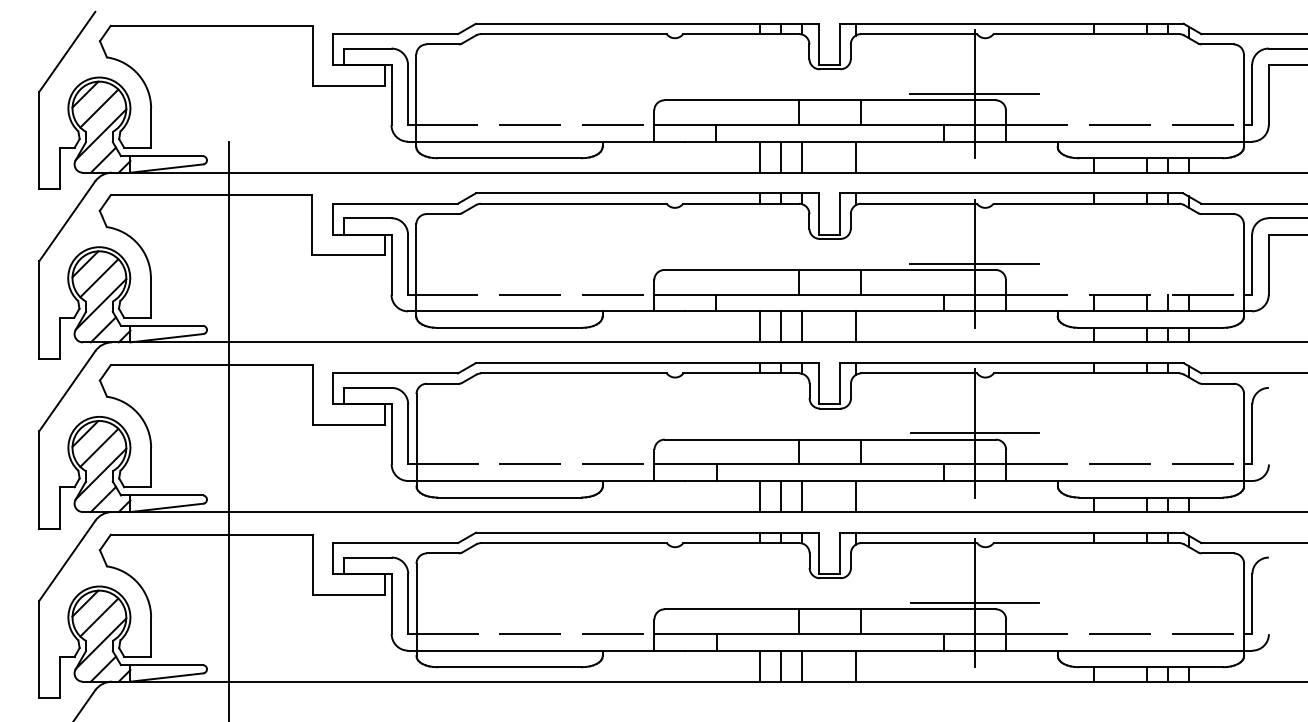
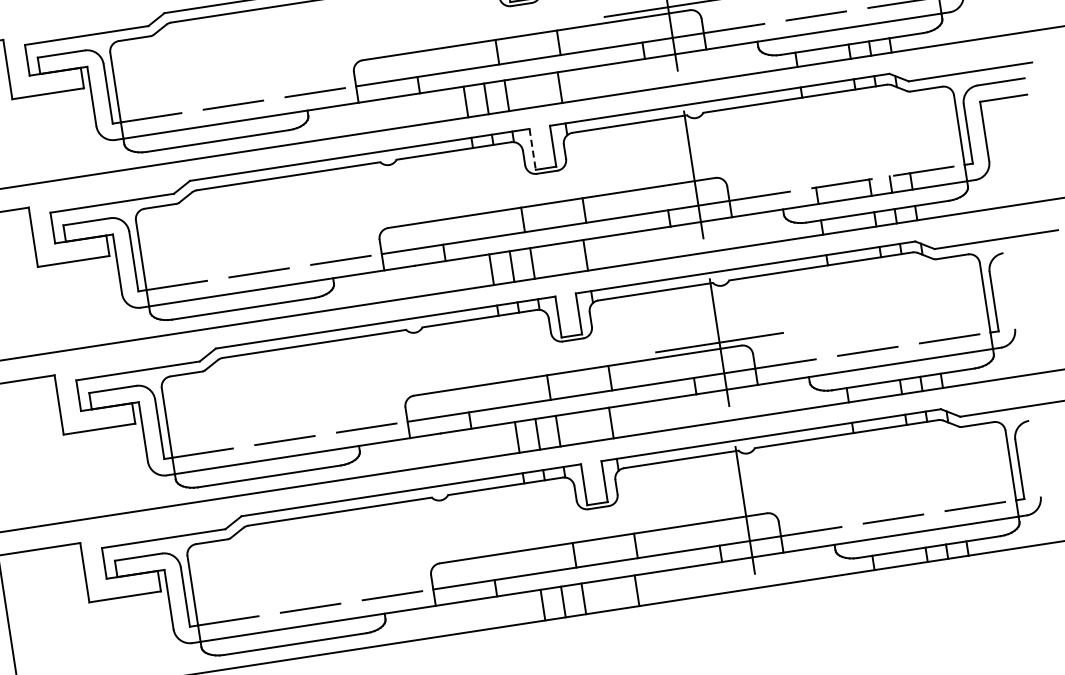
line: (819, 214) -> (532, 149), solid -> dashed
line: (974, 263) -> (693, 174), removed
line: (974, 603) -> (745, 510), removed

